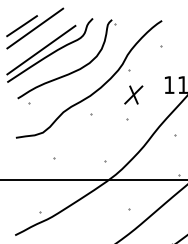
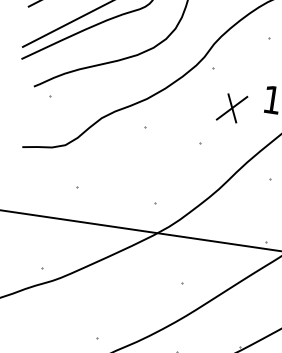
part: (133, 94) -> (231, 107), moved

